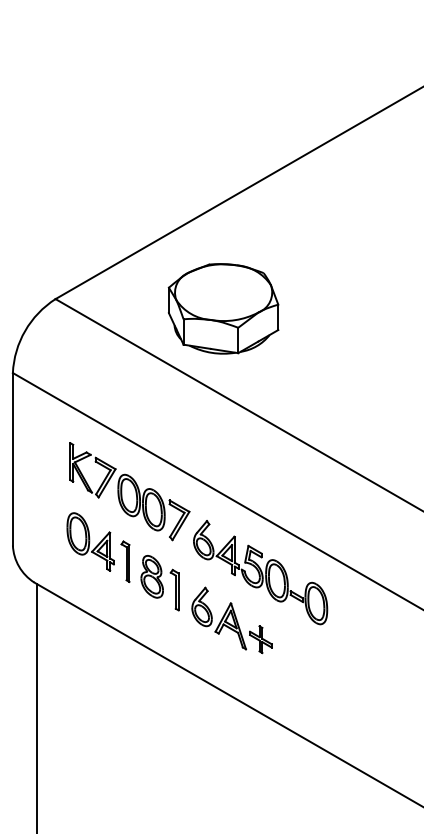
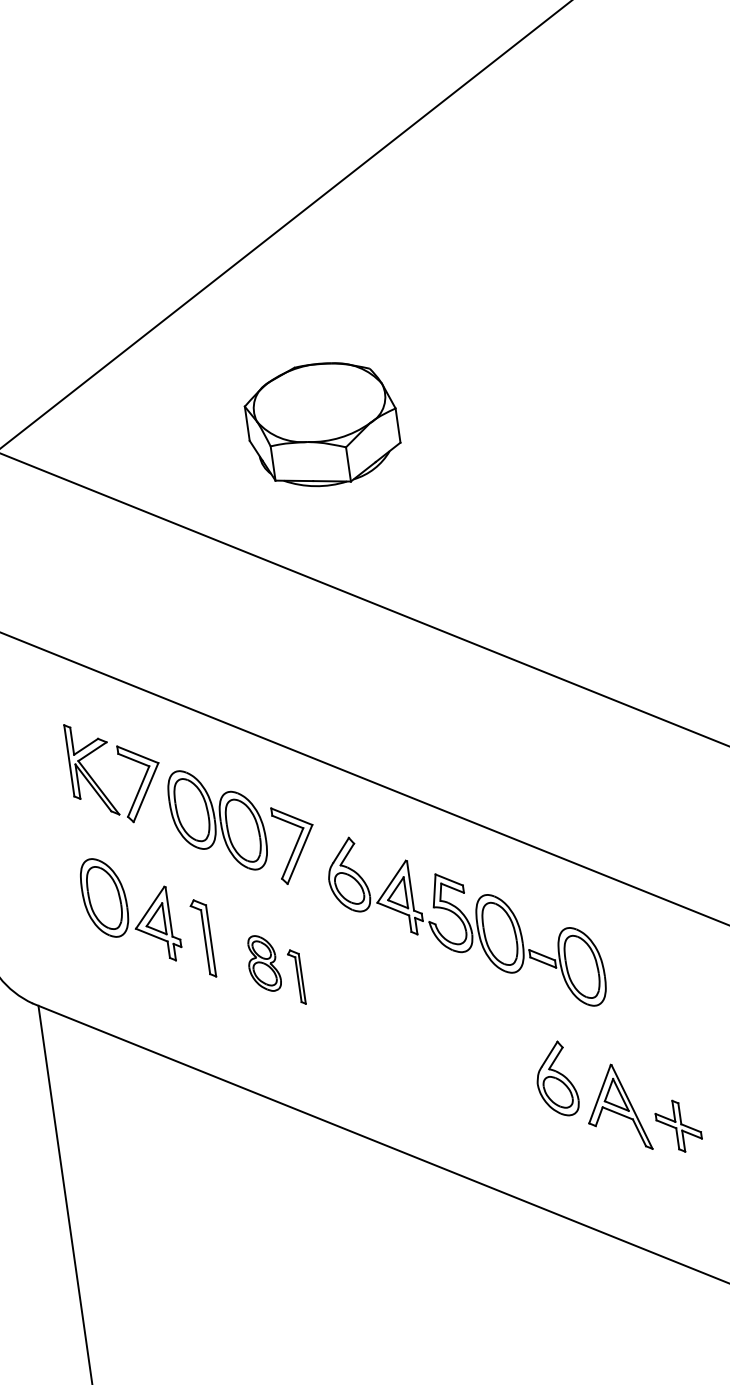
part: (223, 308) -> (322, 423), size x0.7
part: (159, 583) -> (274, 971), size x0.7
part: (231, 620) -> (616, 1097), moved

